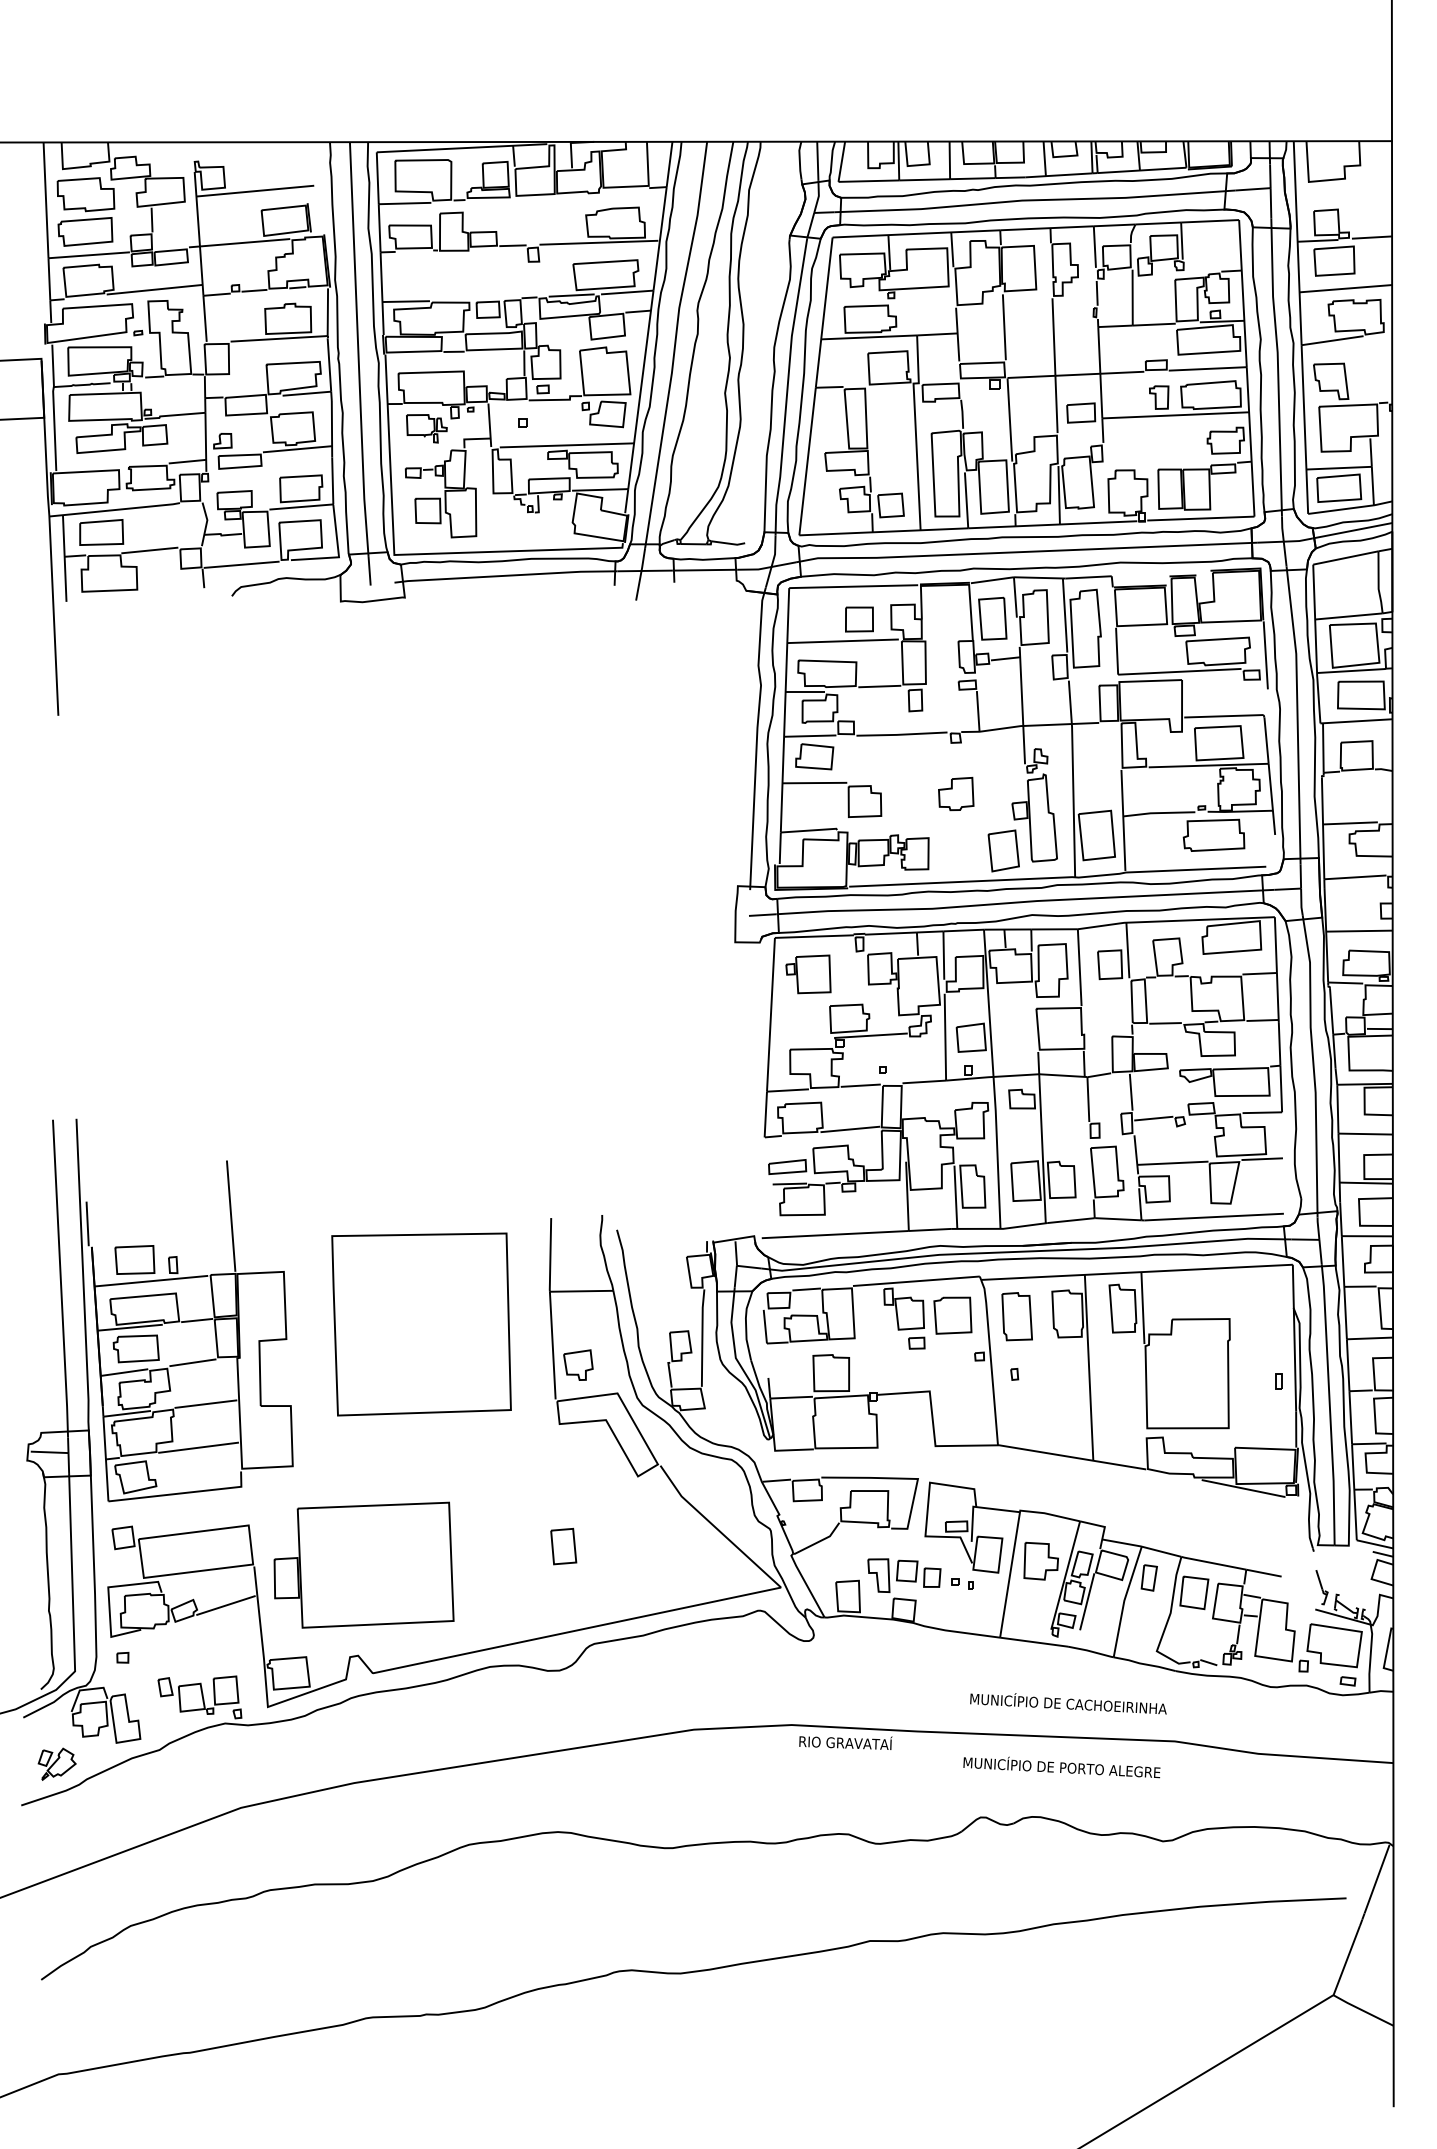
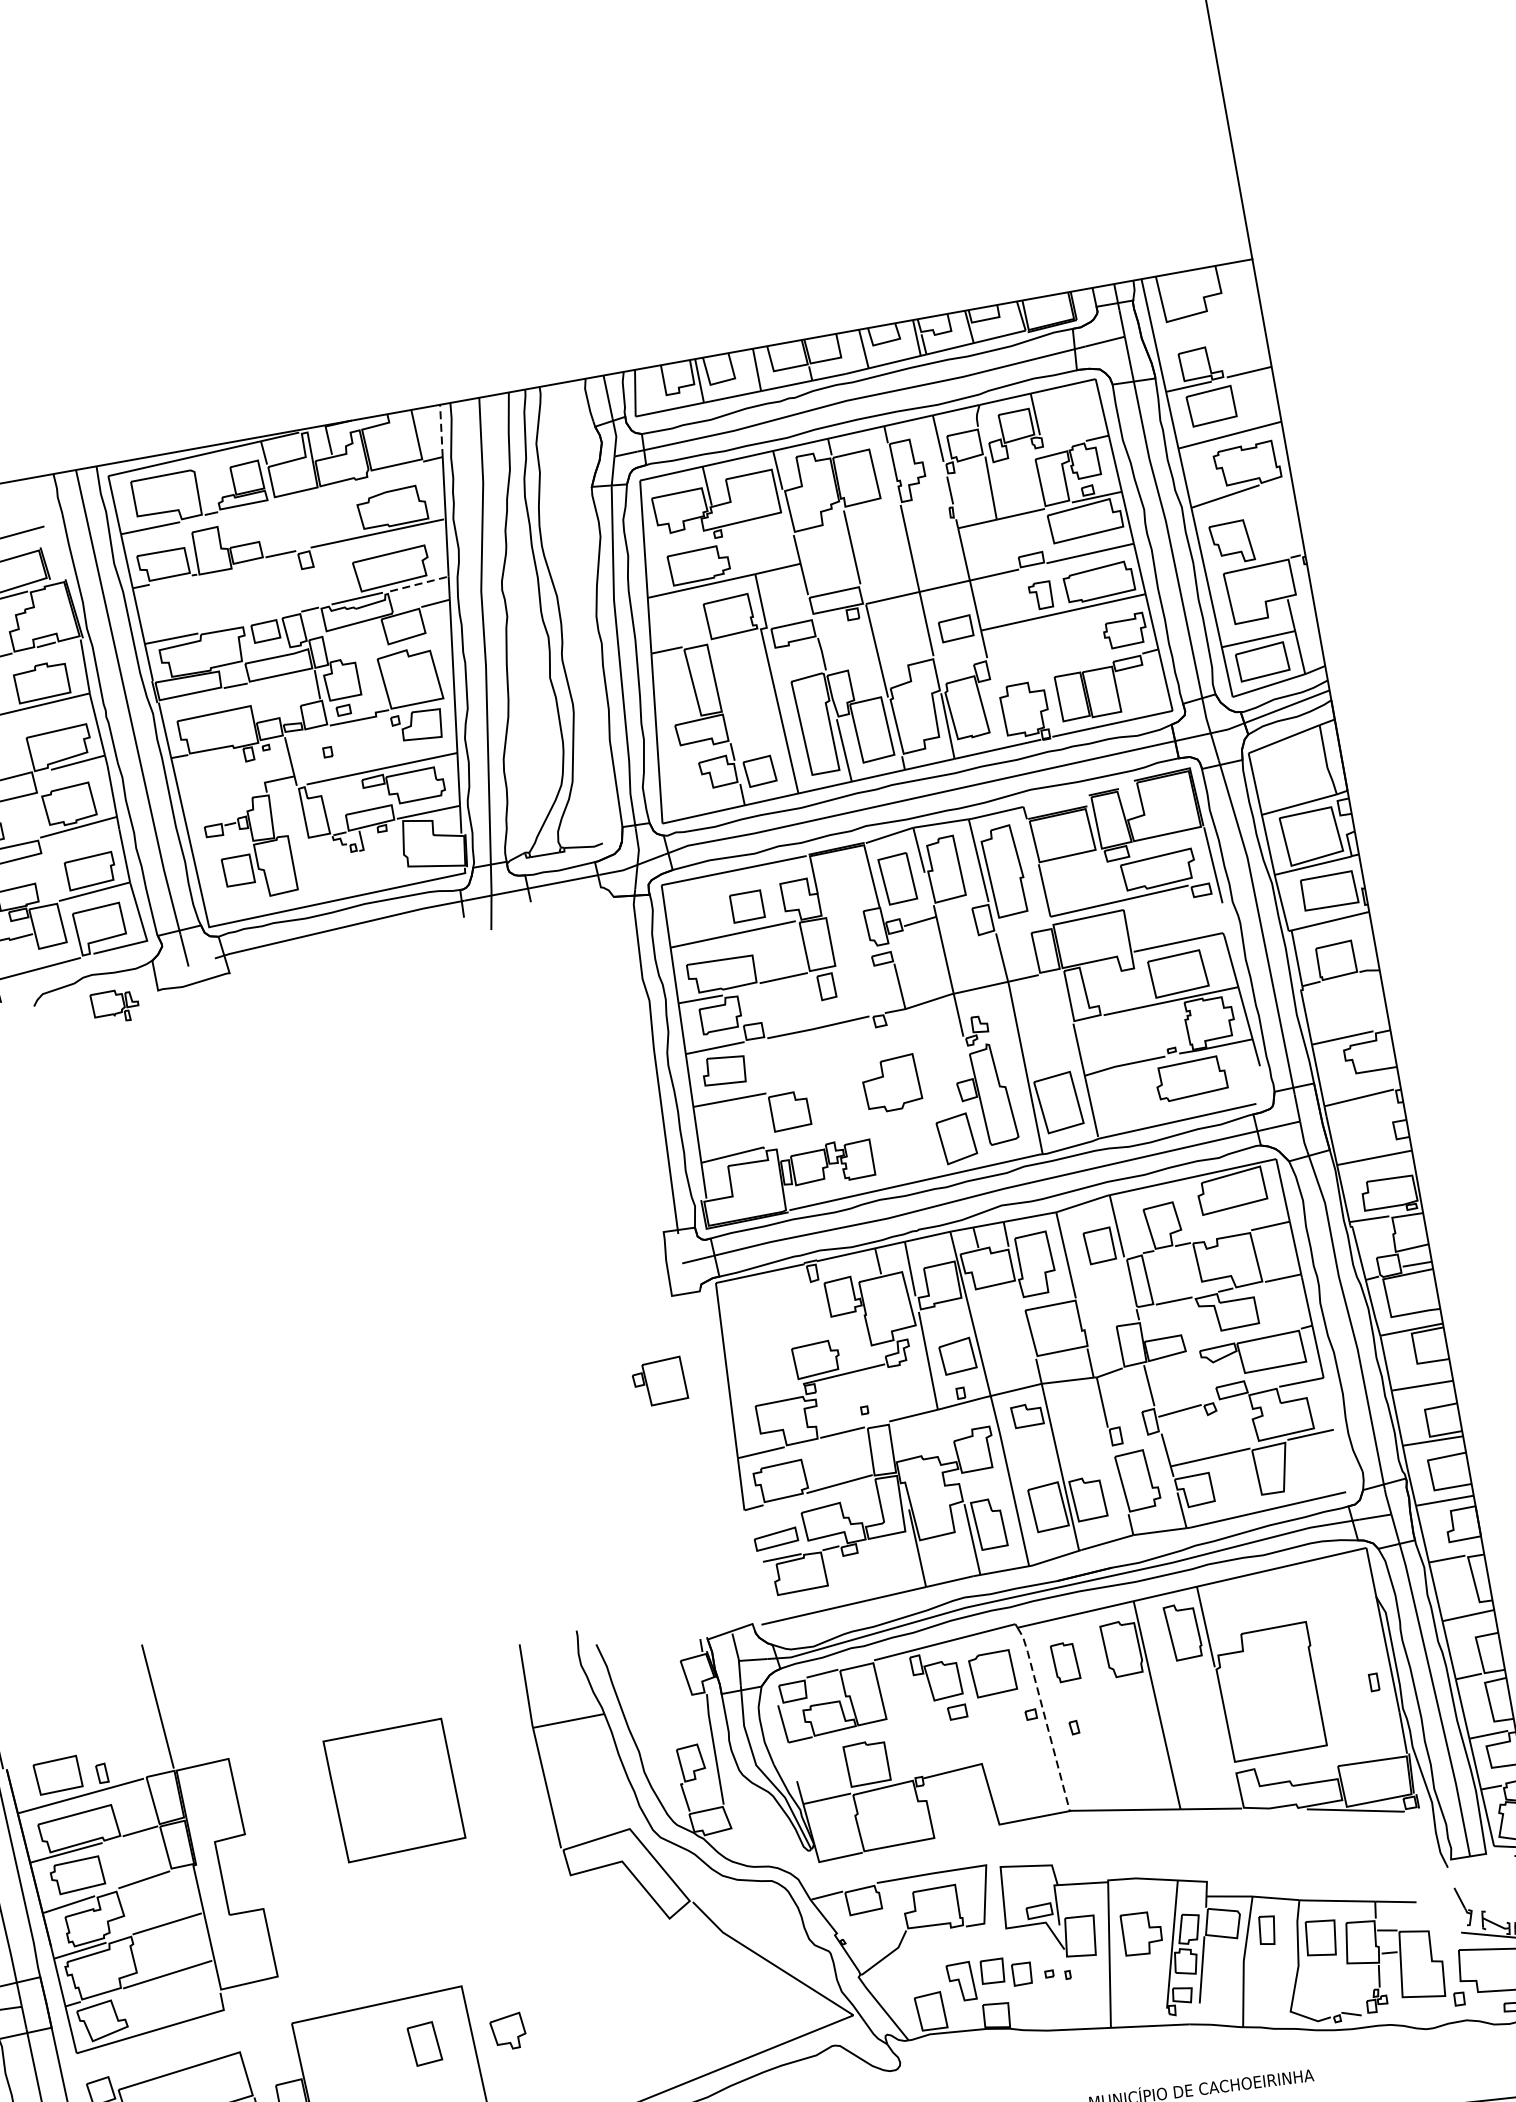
line: (669, 164) -> (441, 430), solid -> dashed
line: (627, 292) -> (419, 583), solid -> dashed
part: (426, 428) -> (115, 1006), moved
part: (956, 793) -> (891, 1083), size x1.4
part: (808, 974) -> (659, 1382), moved
part: (1016, 1316) -> (1064, 1661), size x0.7
part: (421, 1324) -> (394, 1790), size x0.6
line: (991, 1361) -> (1045, 1717), solid -> dashed
part: (578, 1364) -> (508, 2031), moved
part: (563, 1546) -> (424, 2043), moved

